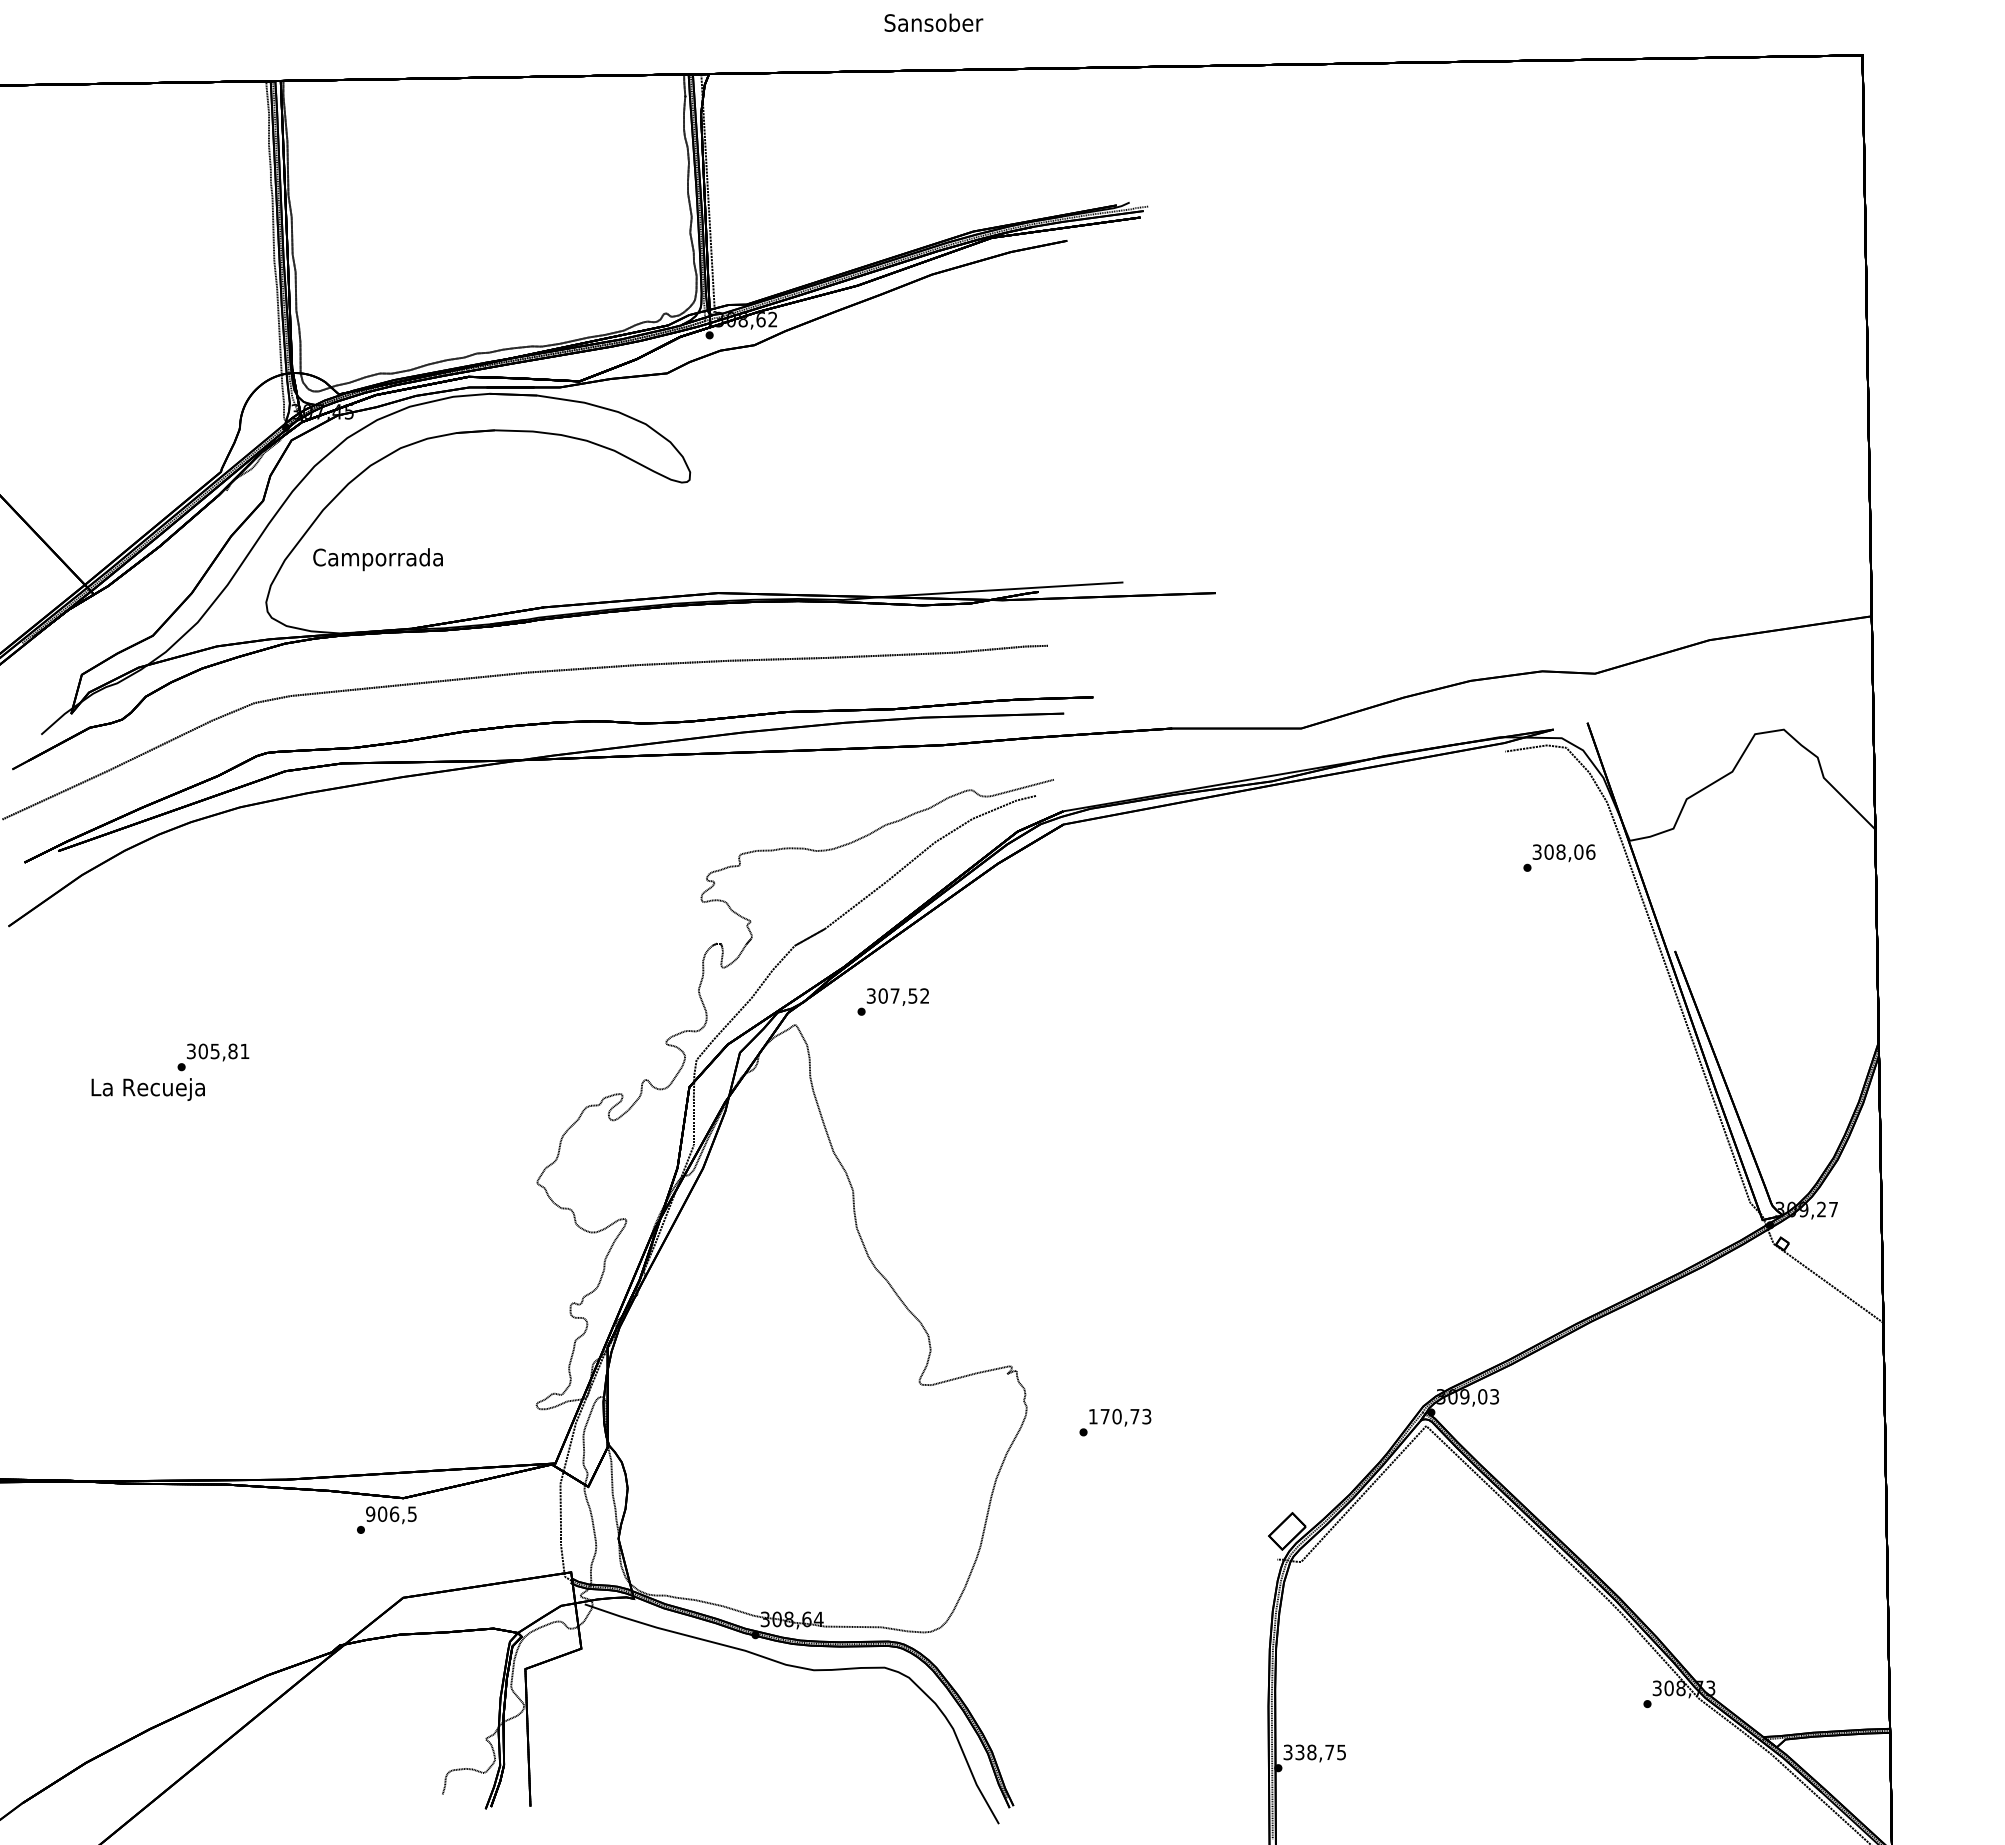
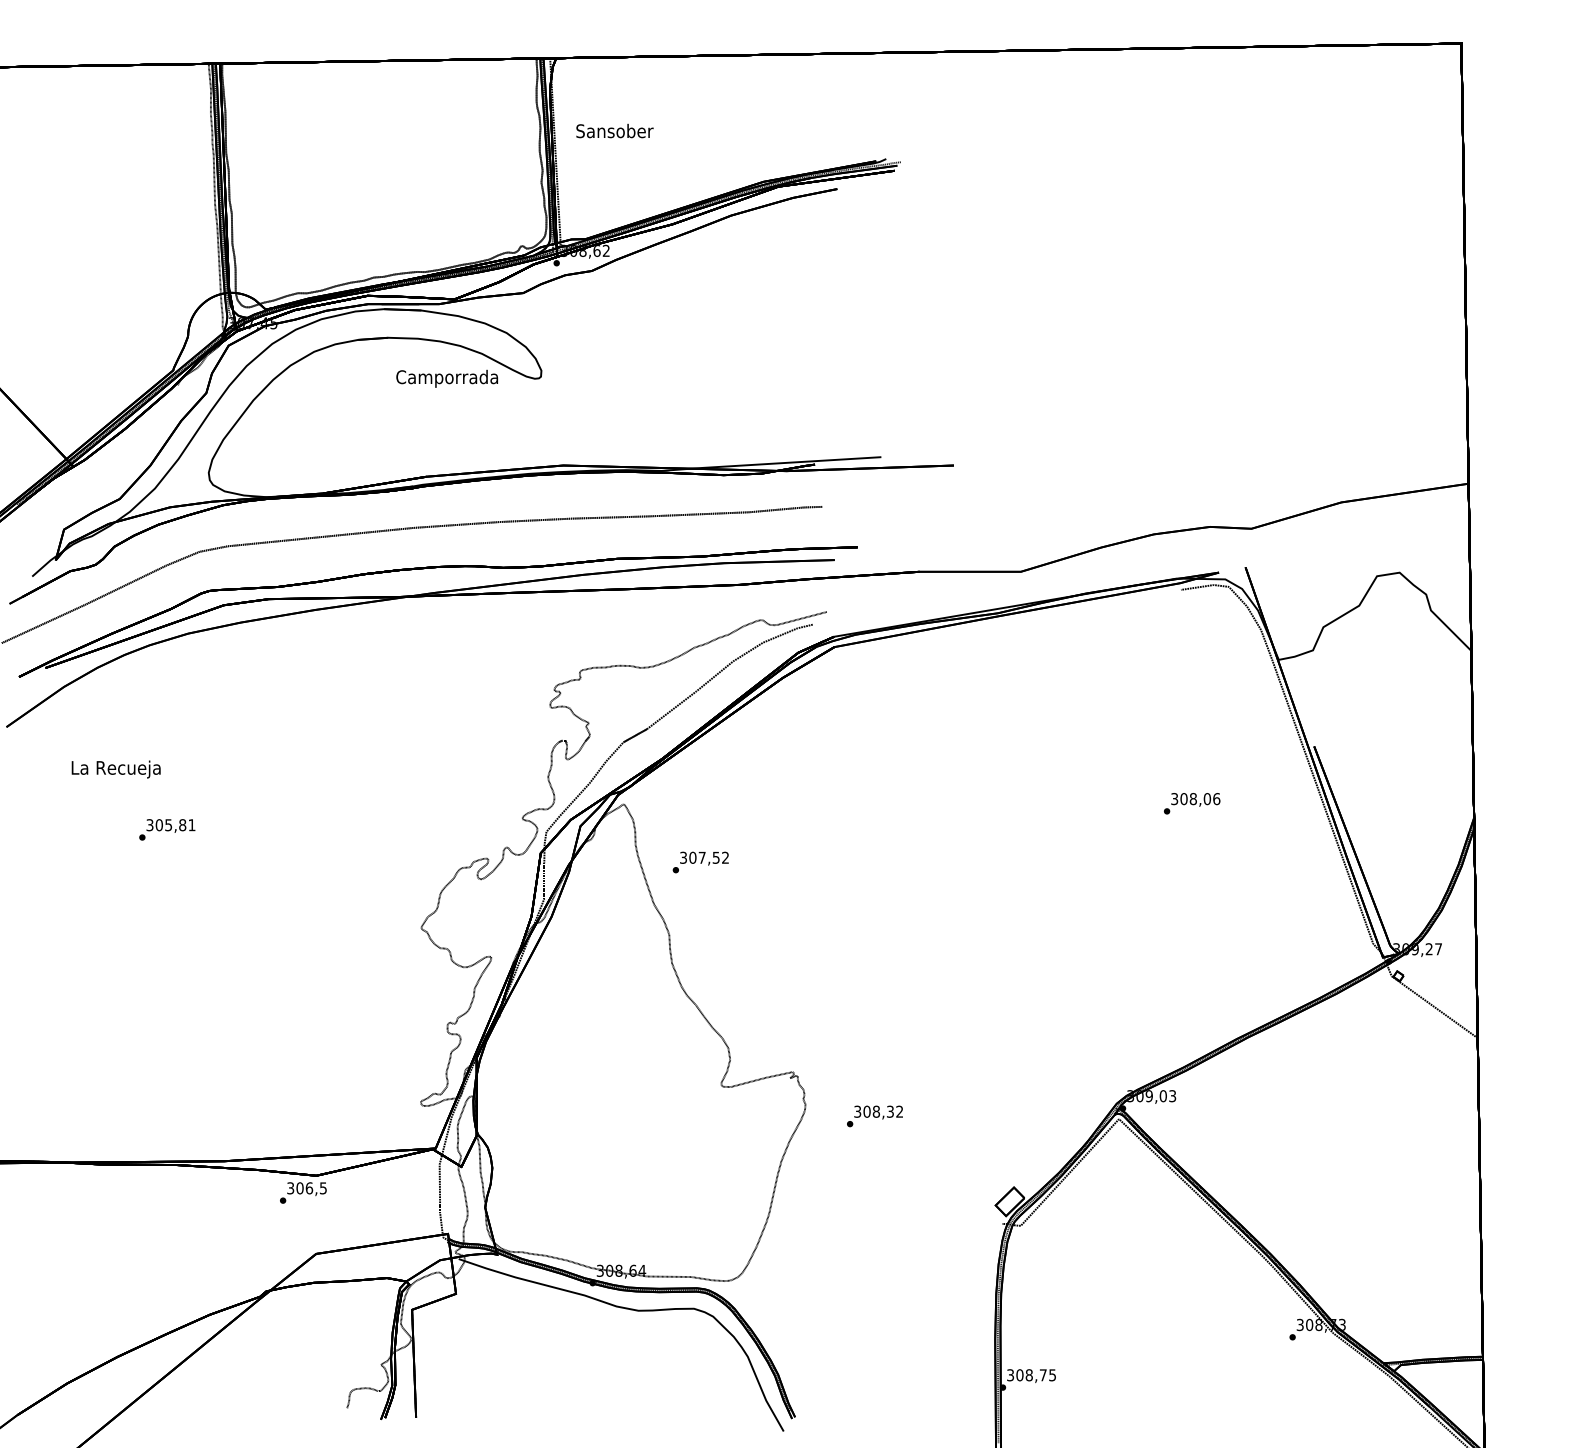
text: (933, 22) -> (614, 130), moved
text: (377, 559) -> (446, 378), moved
text: (1559, 857) -> (1192, 803), moved
text: (892, 1001) -> (700, 862), moved
text: (147, 1089) -> (115, 769), moved
text: (1119, 1416) -> (878, 1111), 170,73 -> 308,32
text: (370, 1513) -> (290, 1187), 906,5 -> 306,5
text: (1299, 1752) -> (1019, 1375), 338,75 -> 308,75

